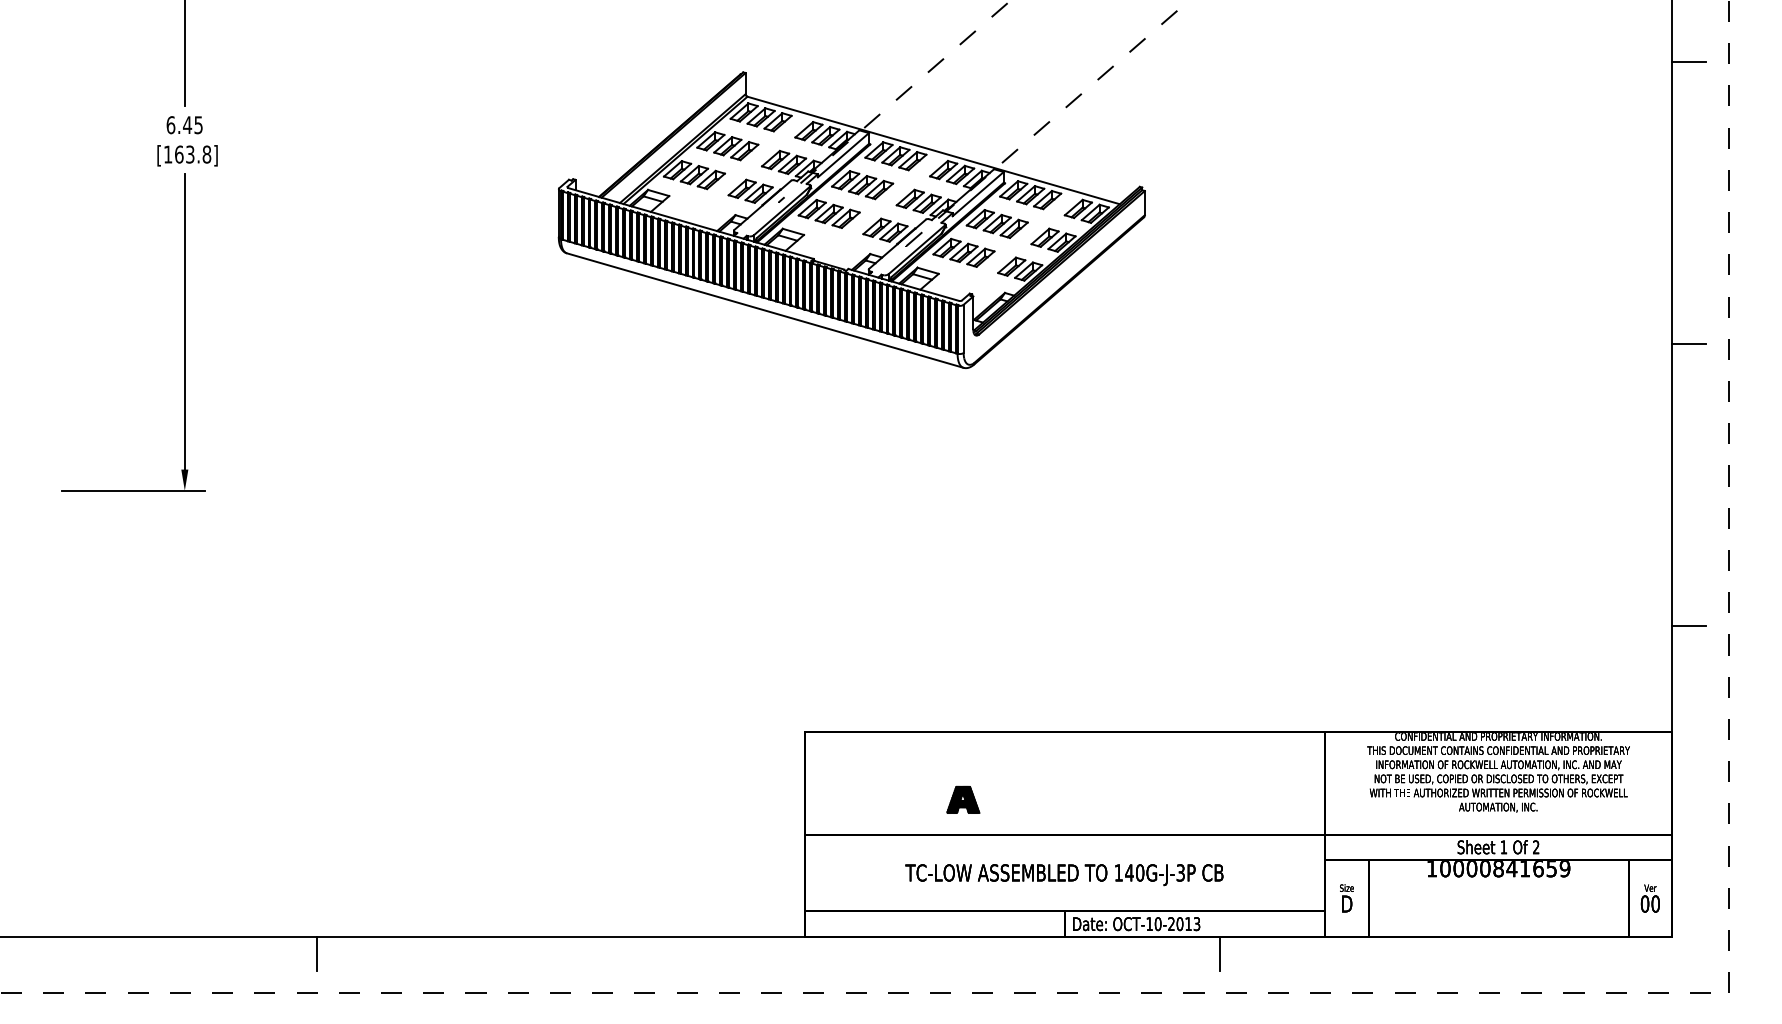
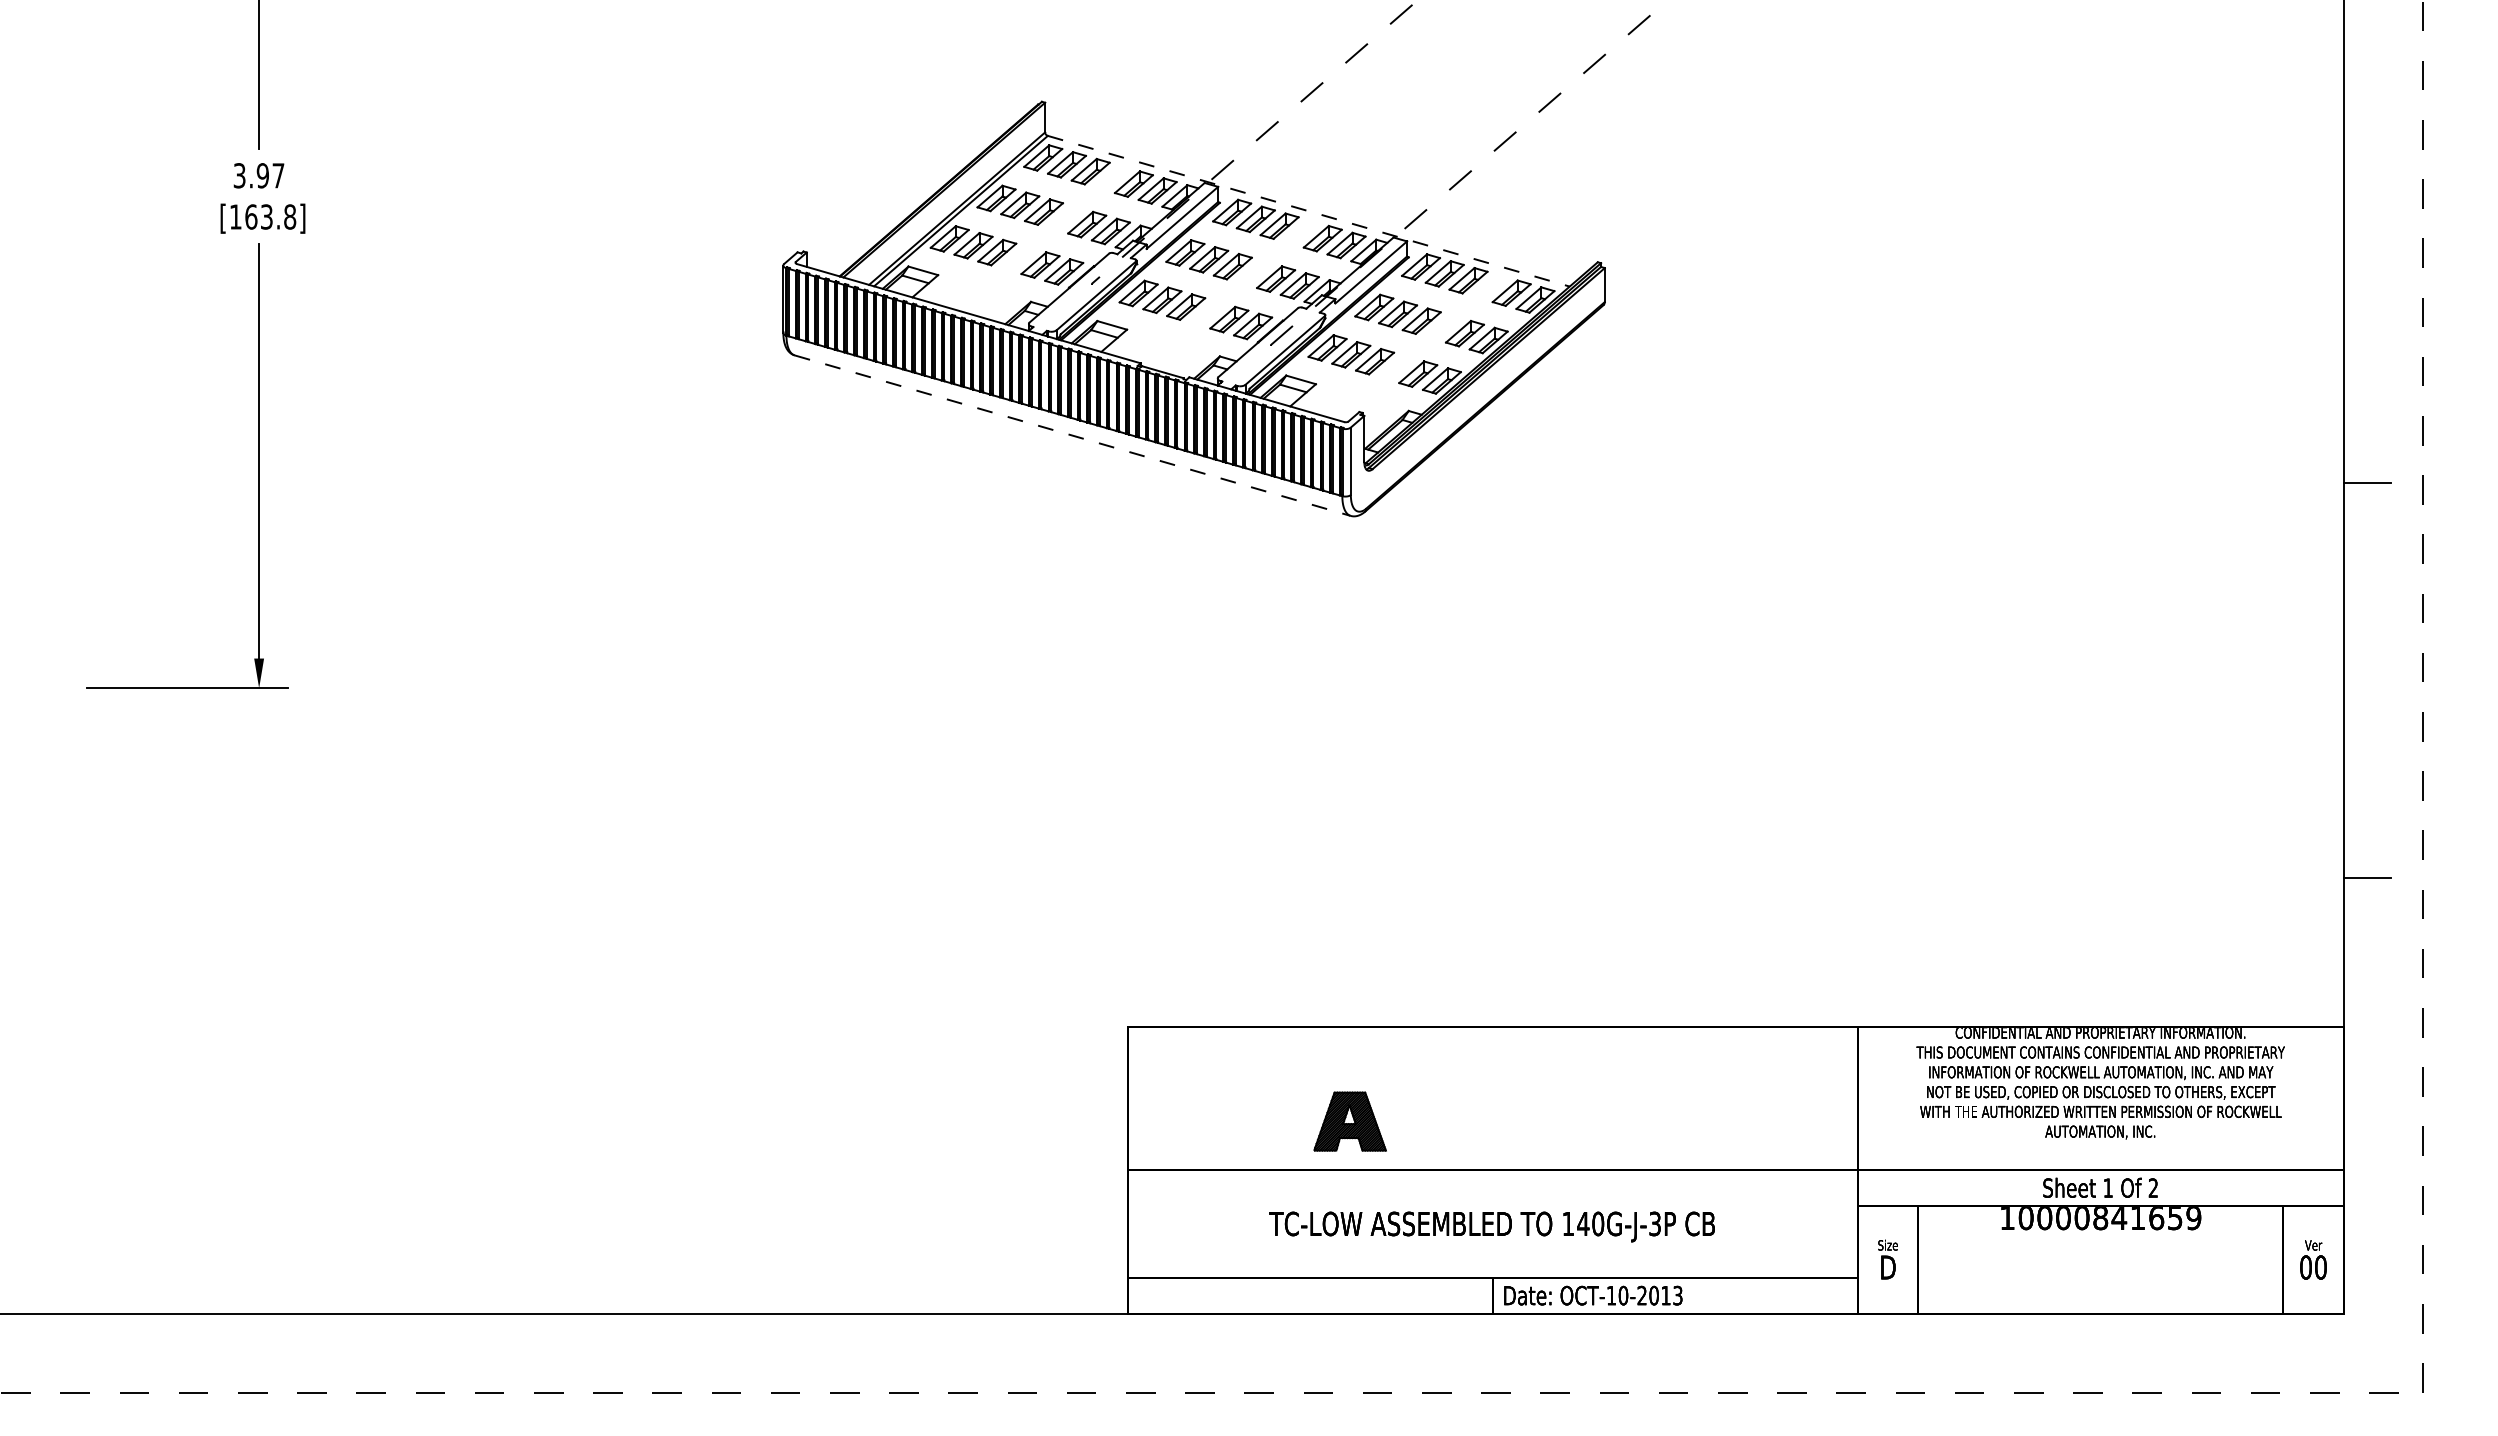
line: (1688, 61) -> (2367, 86), removed
text: (184, 124) -> (258, 175), 6.45 -> 3.97
line: (933, 150) -> (1308, 211), solid -> dashed
line: (765, 310) -> (1073, 435), solid -> dashed
part: (963, 799) -> (1350, 1121), size x1.6
line: (317, 953) -> (444, 1337), removed
line: (1220, 953) -> (1710, 1337), removed

